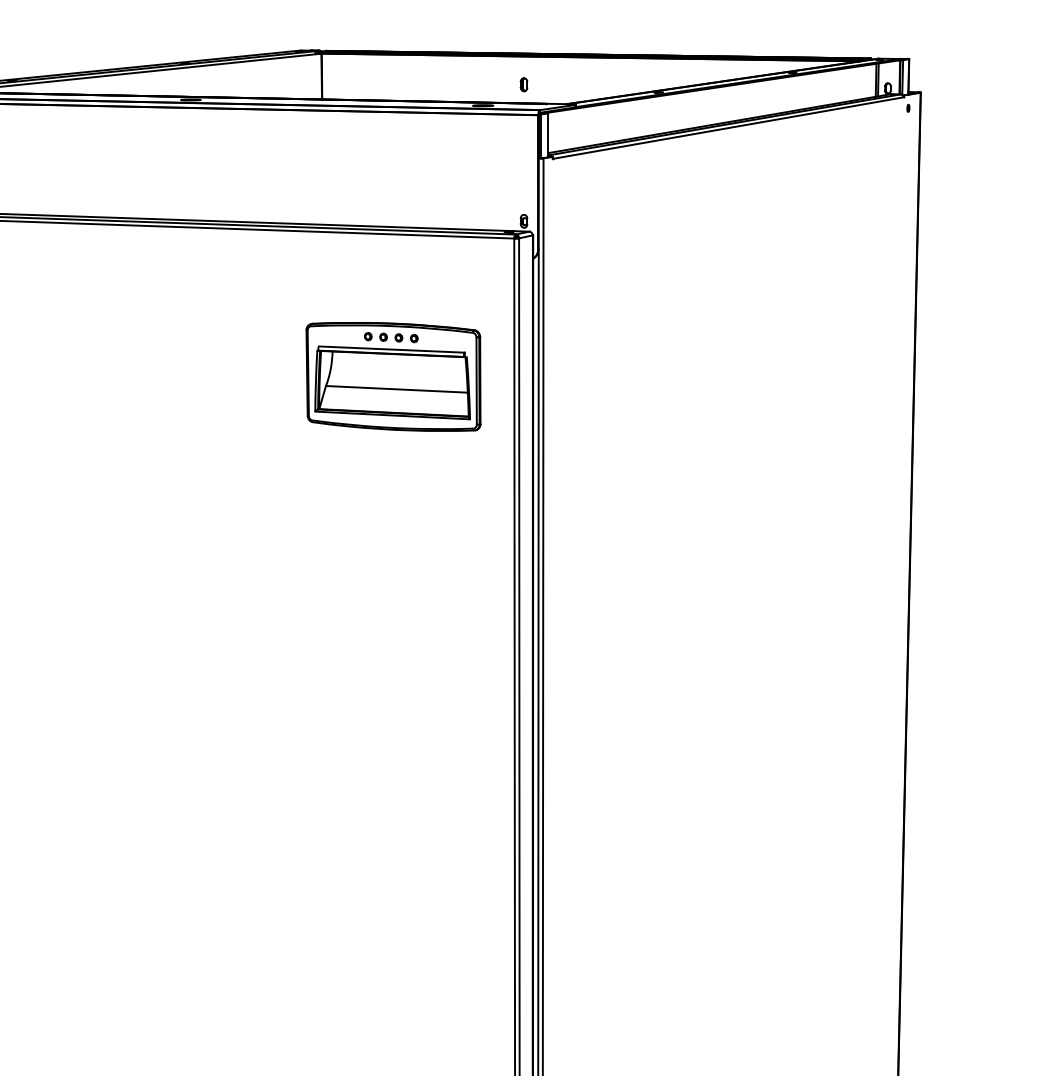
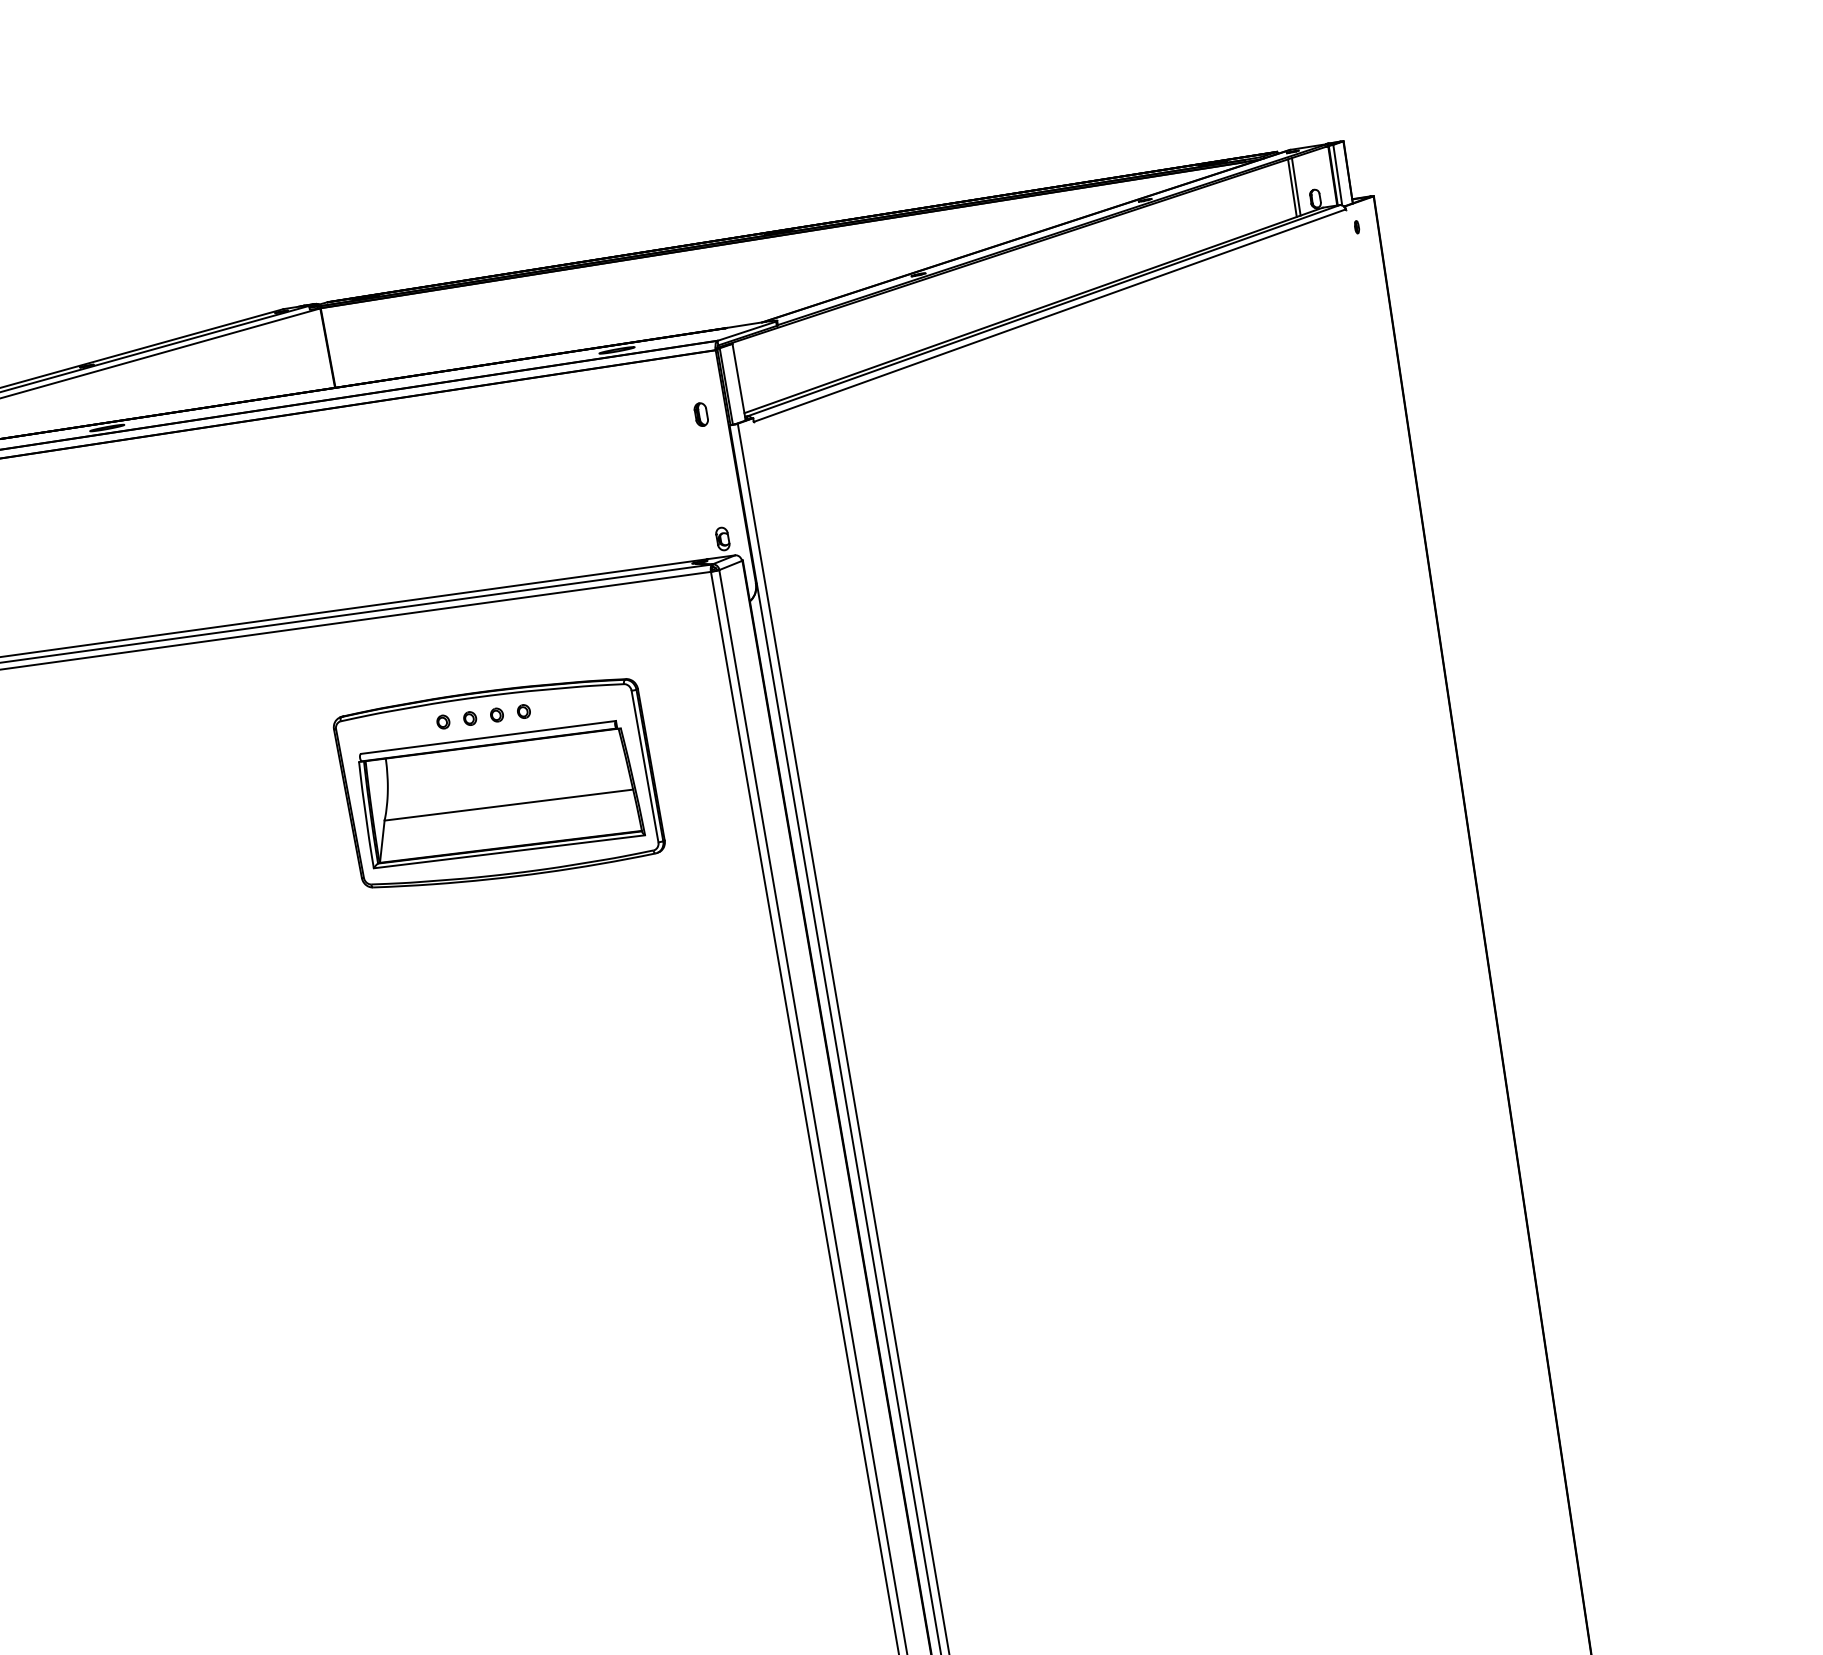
part: (523, 84) -> (700, 414), moved
part: (393, 376) -> (499, 783), moved

